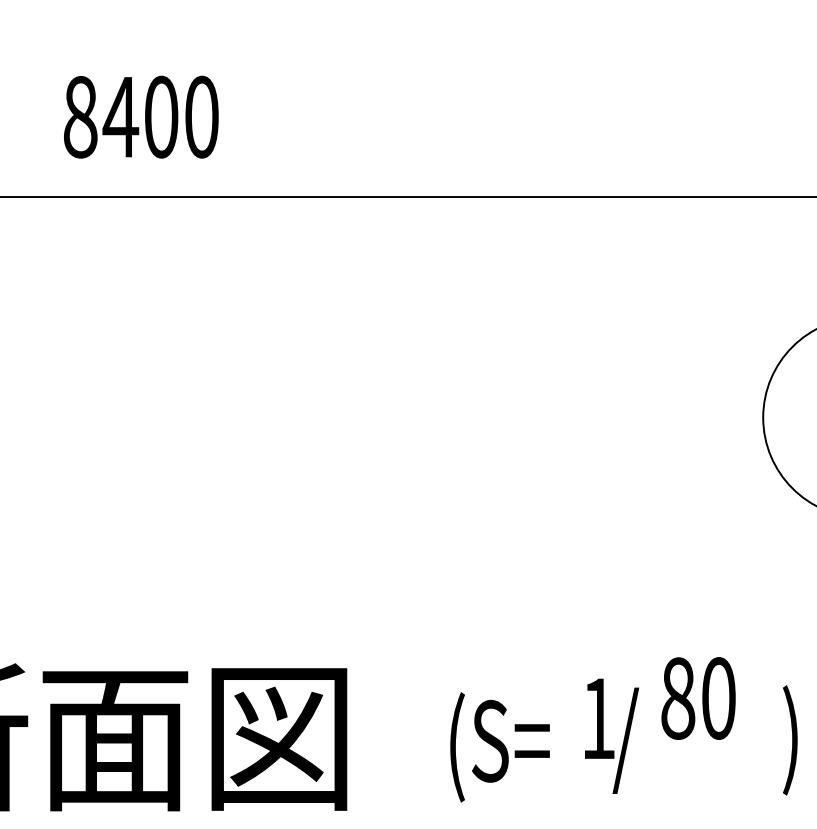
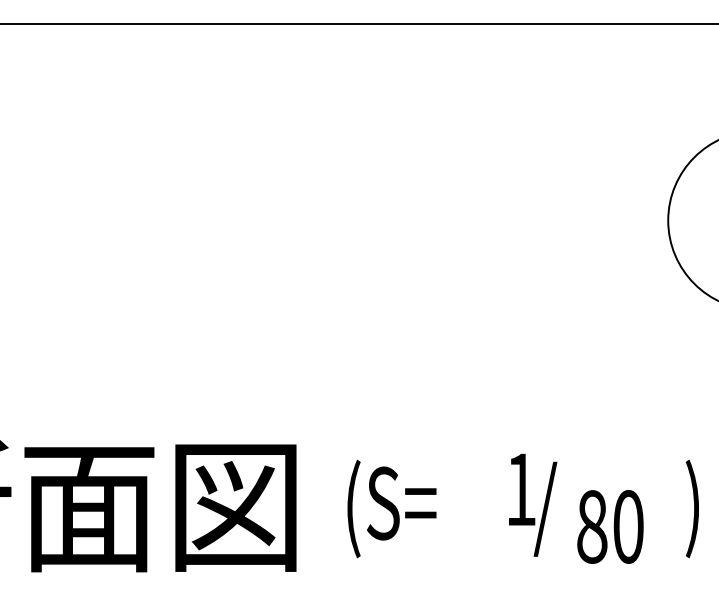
text: (698, 698) -> (610, 526), moved
text: (499, 747) -> (391, 509), moved

